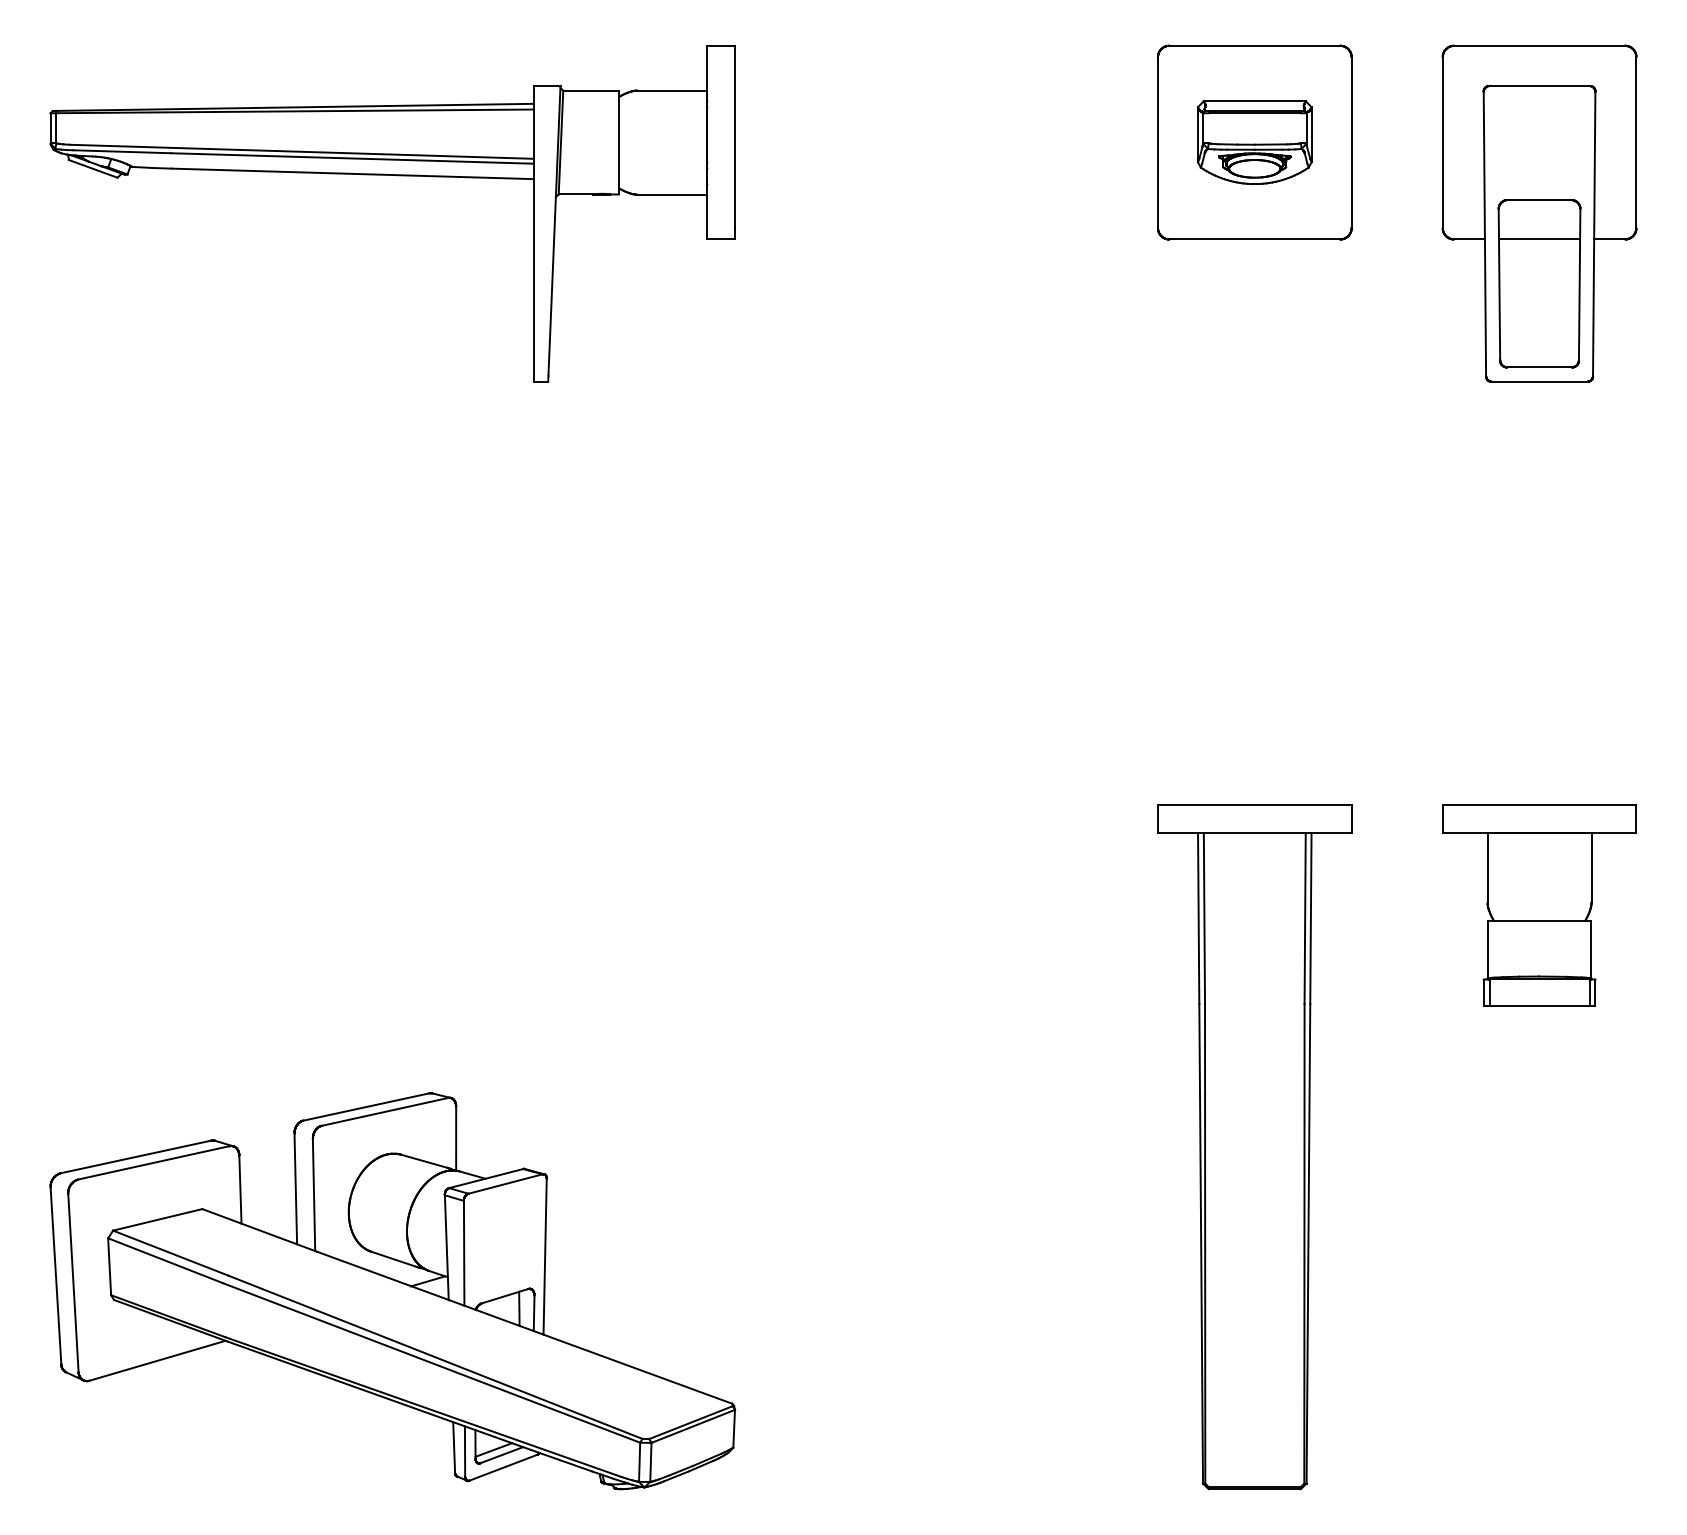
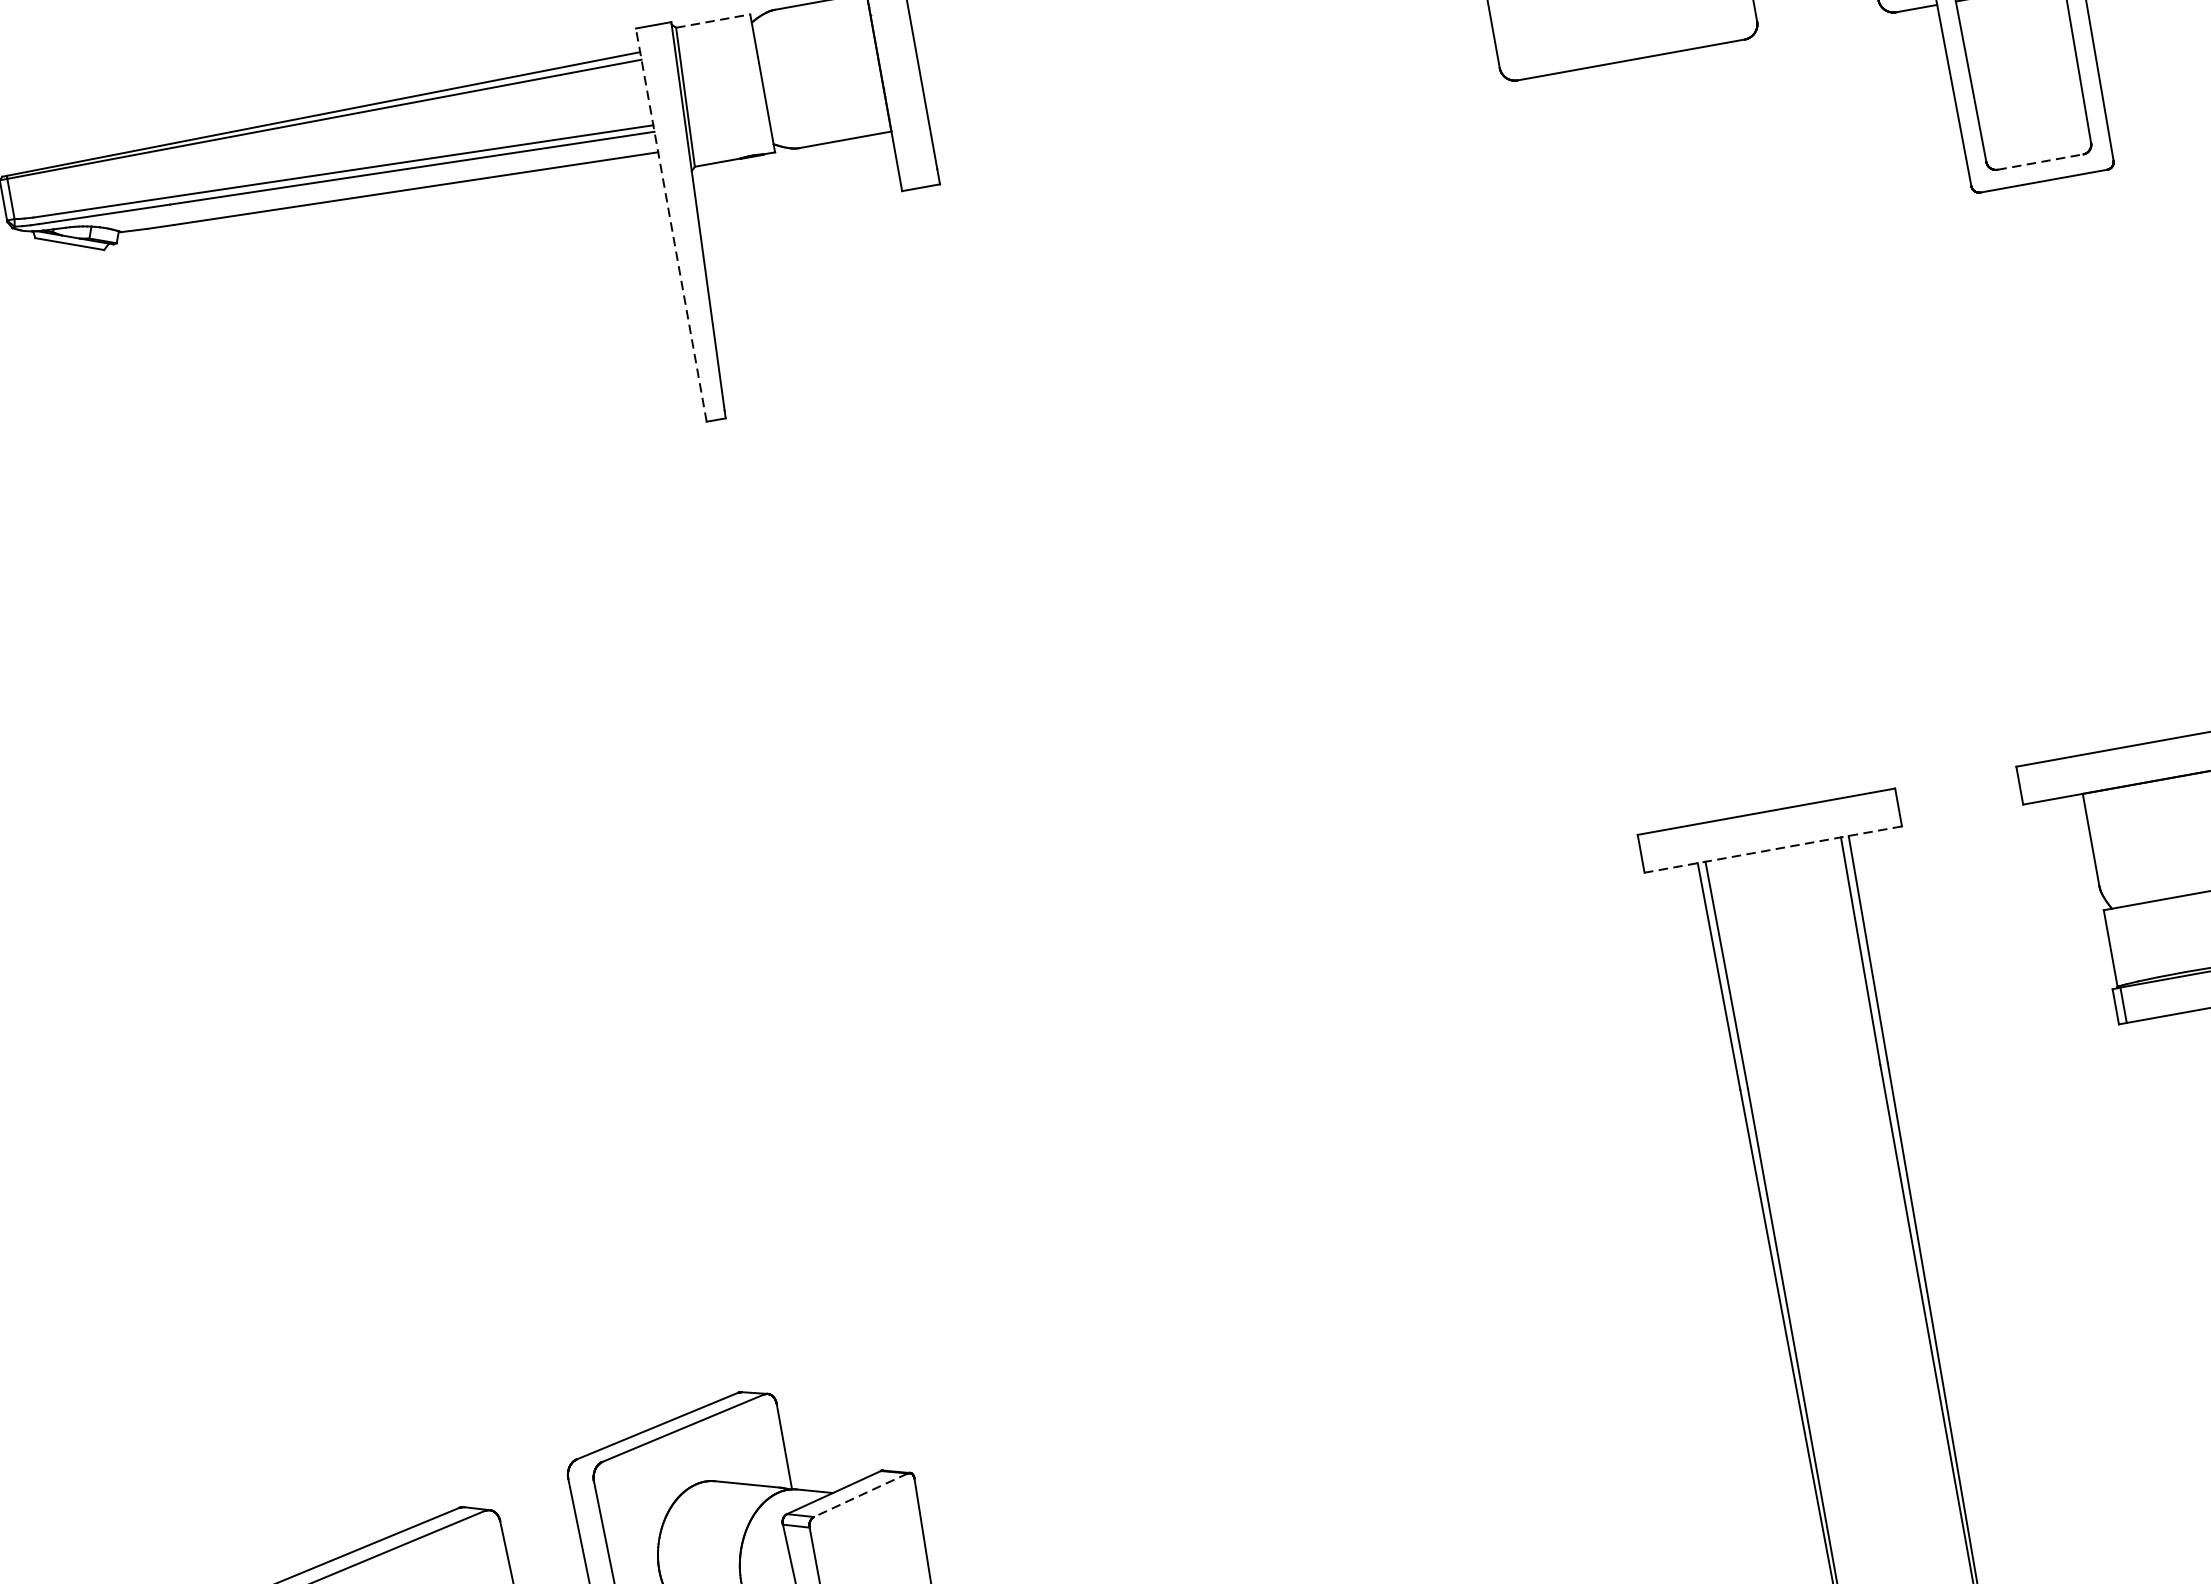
line: (591, 90) -> (713, 20), solid -> dashed
line: (533, 233) -> (670, 224), solid -> dashed
line: (1540, 367) -> (2041, 161), solid -> dashed
line: (1254, 833) -> (1772, 849), solid -> dashed
line: (505, 1184) -> (860, 1495), solid -> dashed

